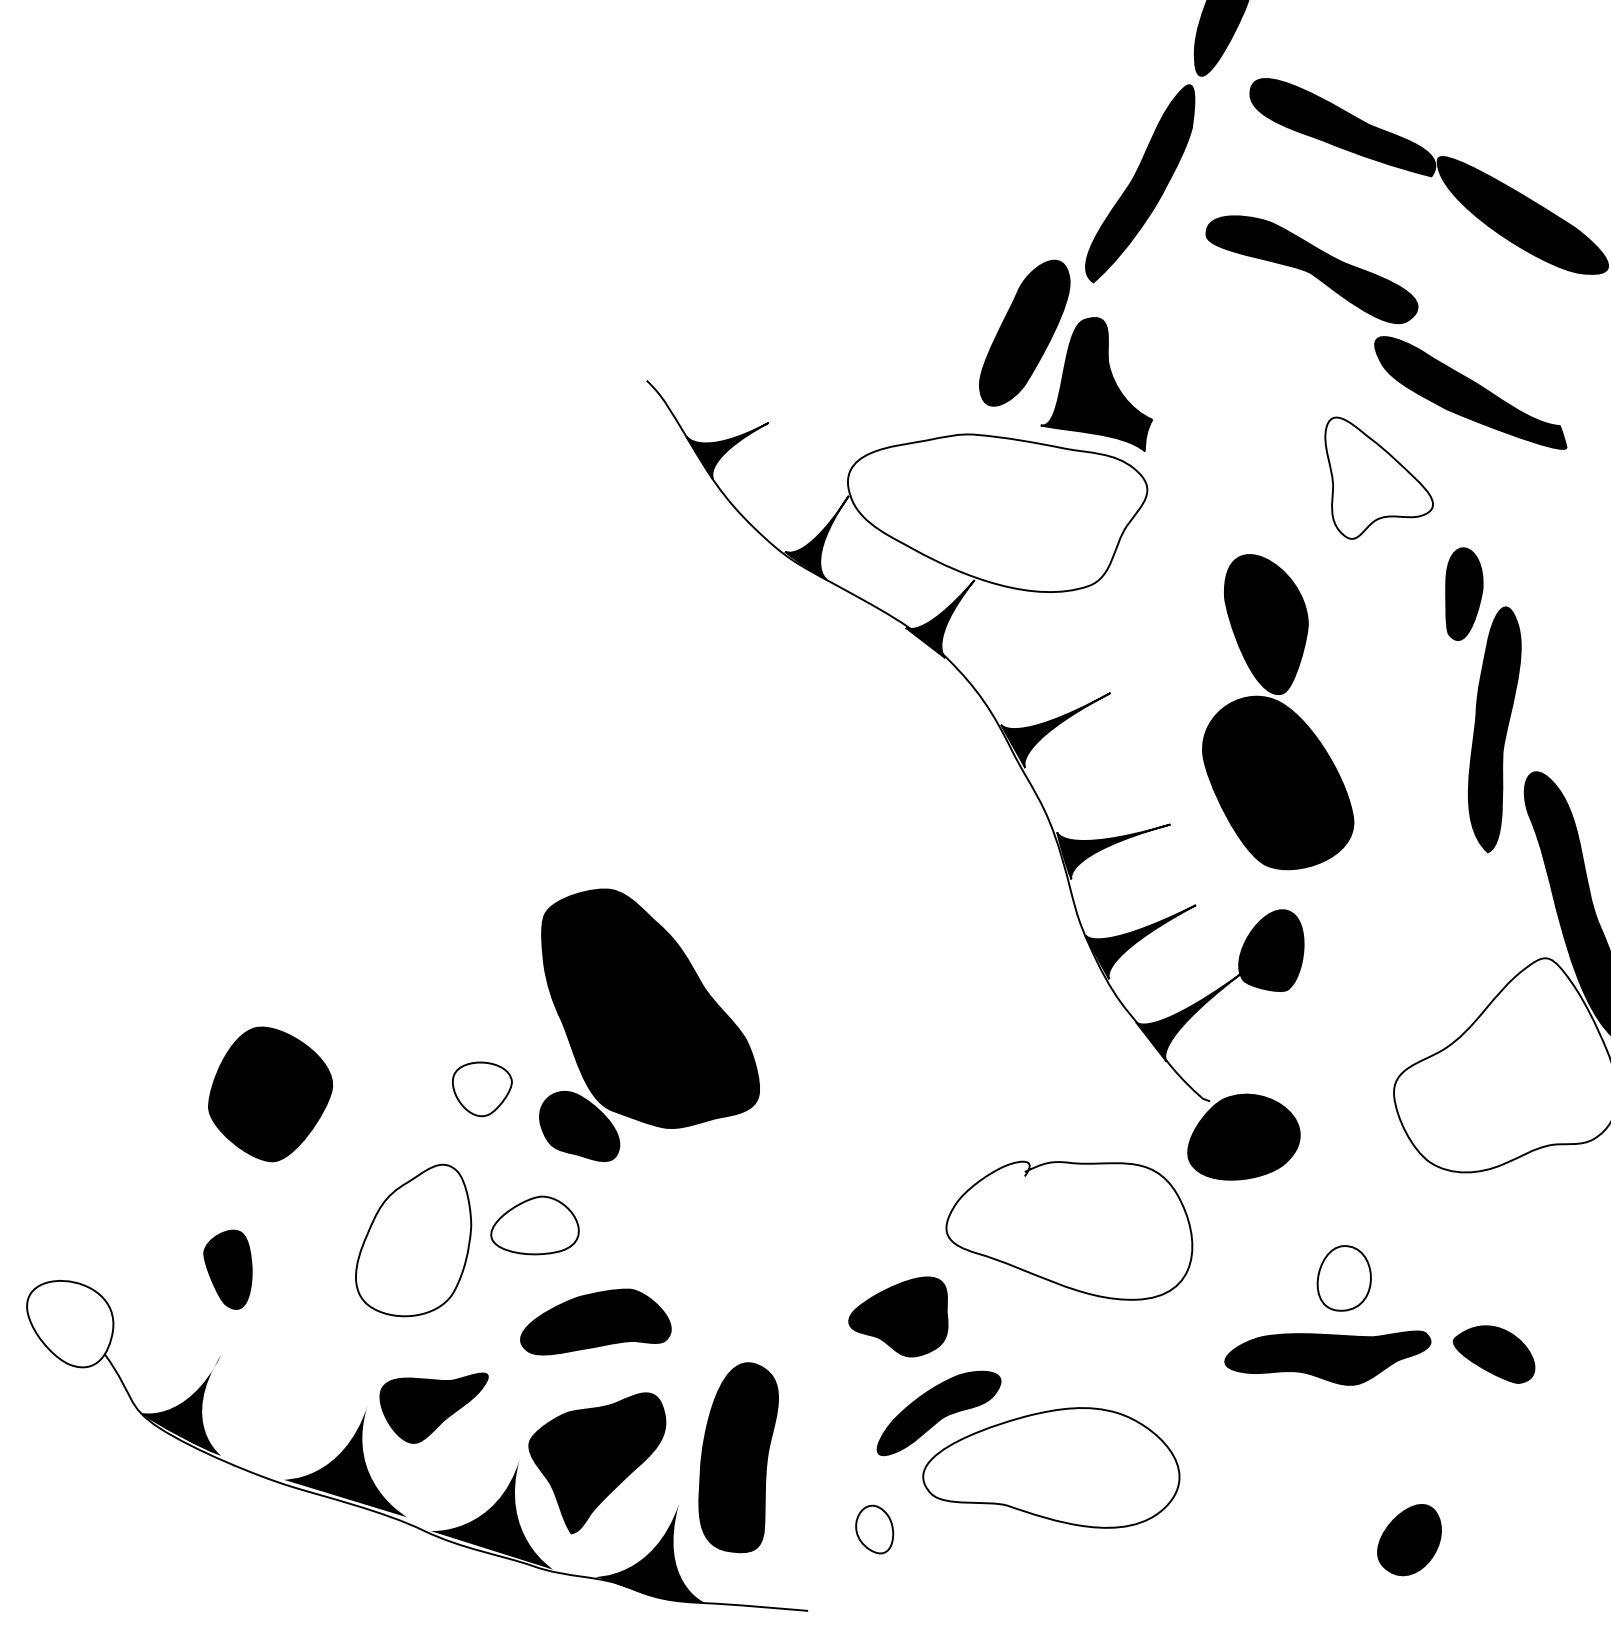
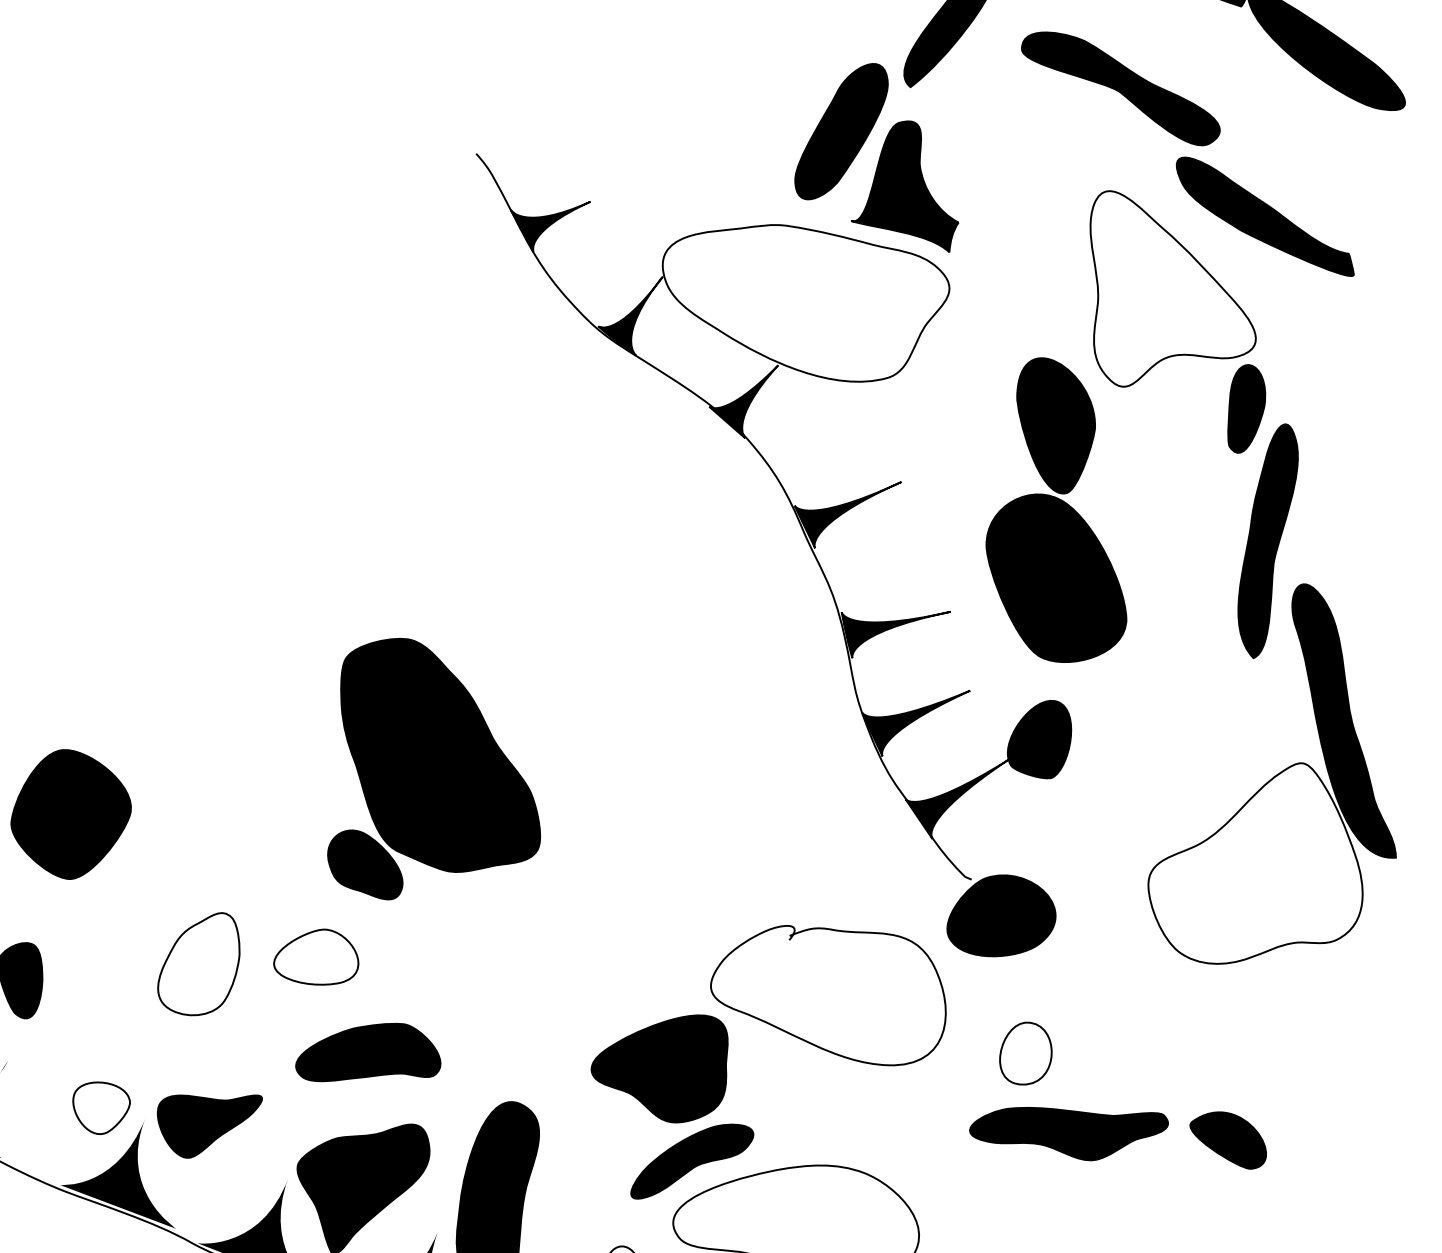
part: (1378, 478) -> (1171, 292), size x1.67
part: (482, 1089) -> (101, 1108), moved
part: (413, 1240) -> (199, 963), size x0.71
part: (1343, 1278) -> (1025, 1053), moved
part: (898, 1316) -> (659, 1066), size x1.43

